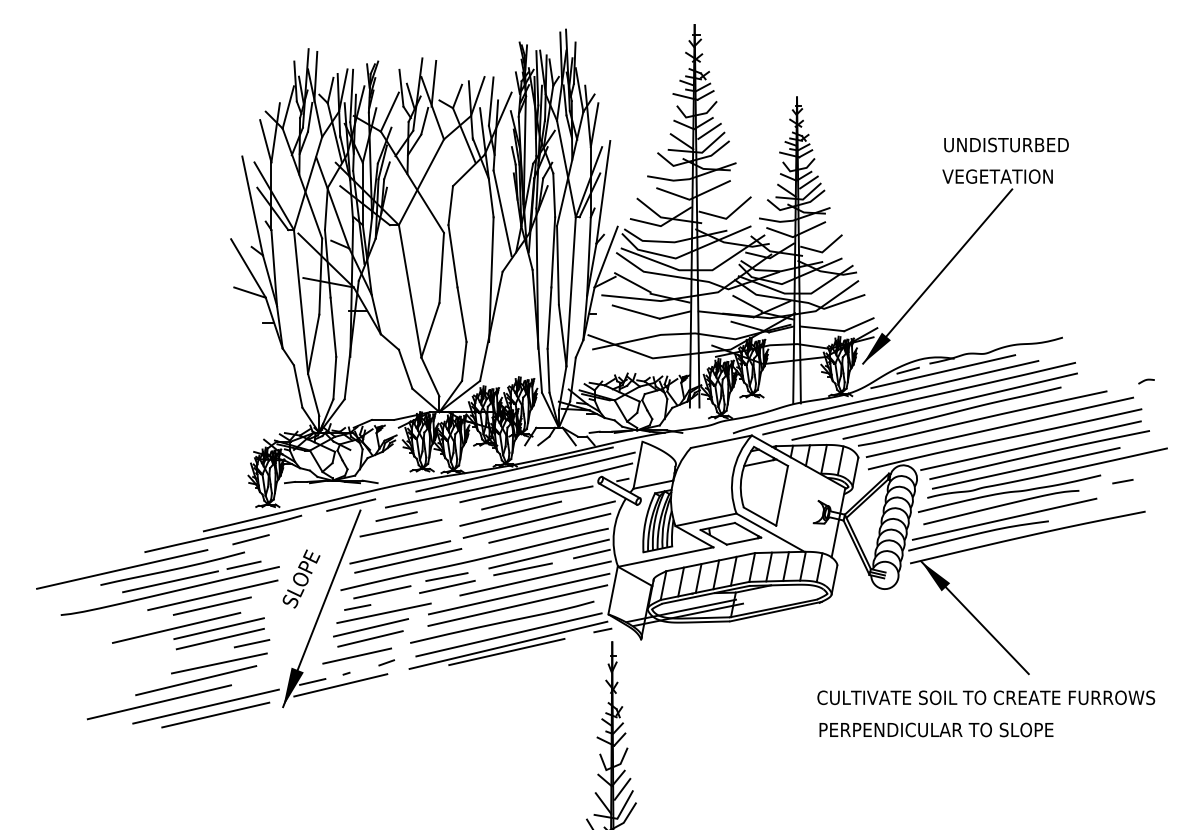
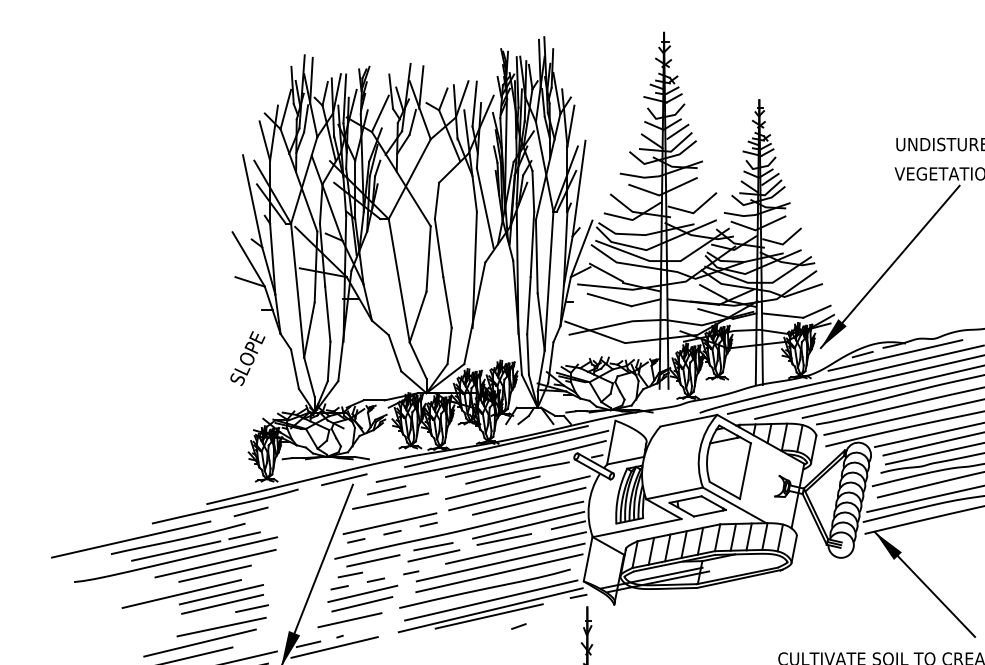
line: (408, 560) -> (397, 531), solid -> dashed
text: (301, 578) -> (247, 358), moved
line: (384, 613) -> (375, 580), solid -> dashed
line: (386, 662) -> (518, 626), moved

